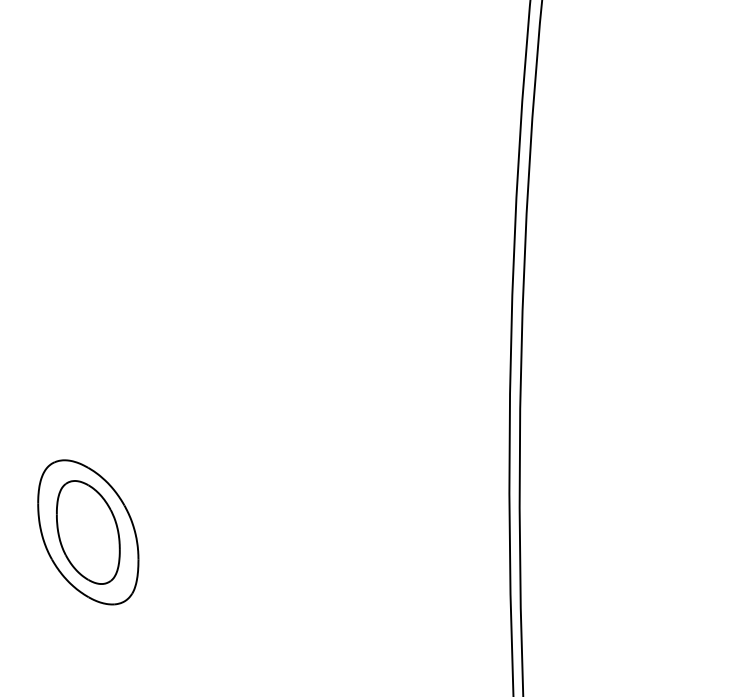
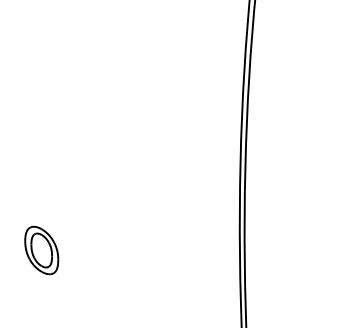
part: (88, 532) -> (41, 250), size x0.7

